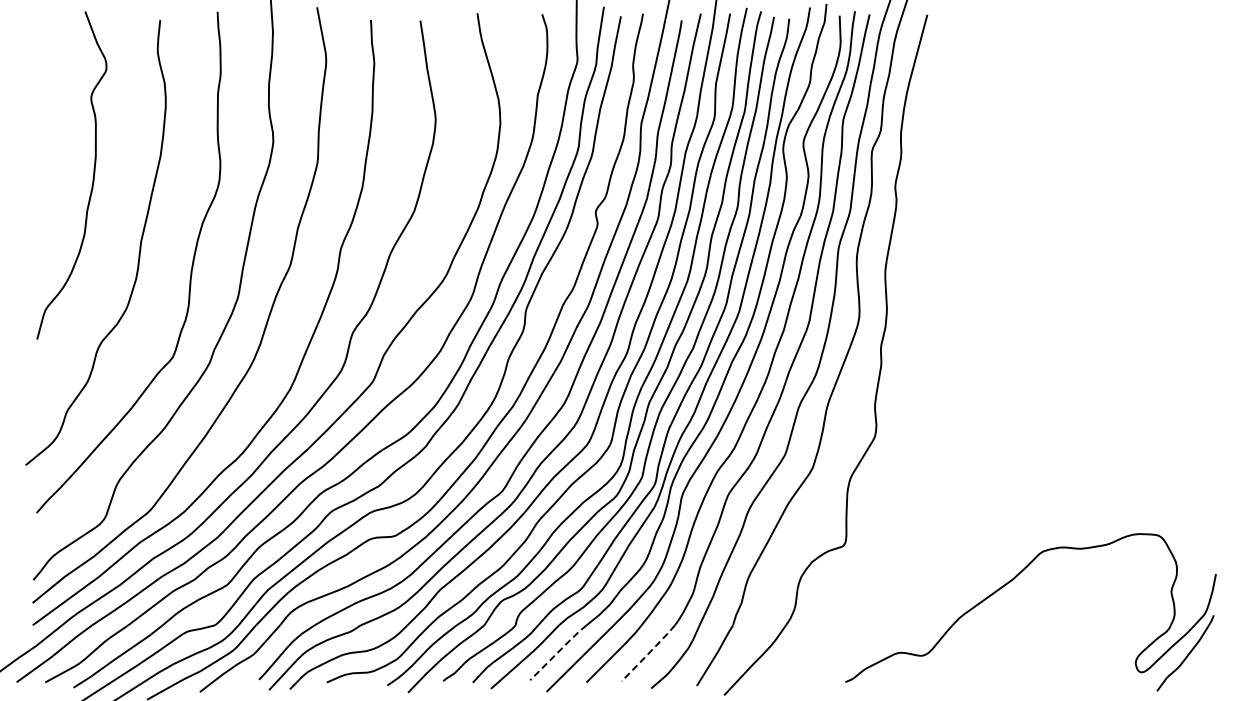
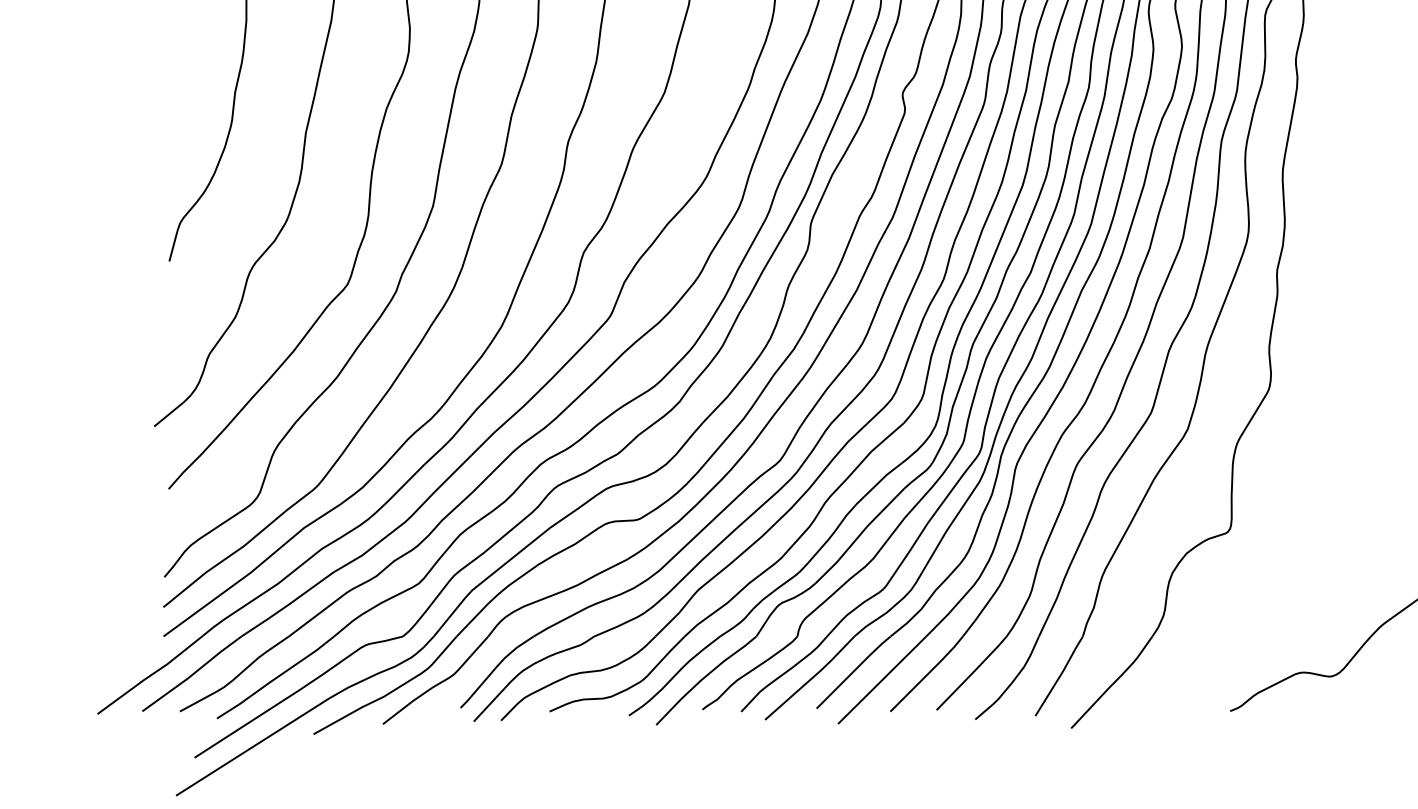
line: (558, 651) -> (853, 670), dashed -> solid
line: (649, 652) -> (973, 672), dashed -> solid

